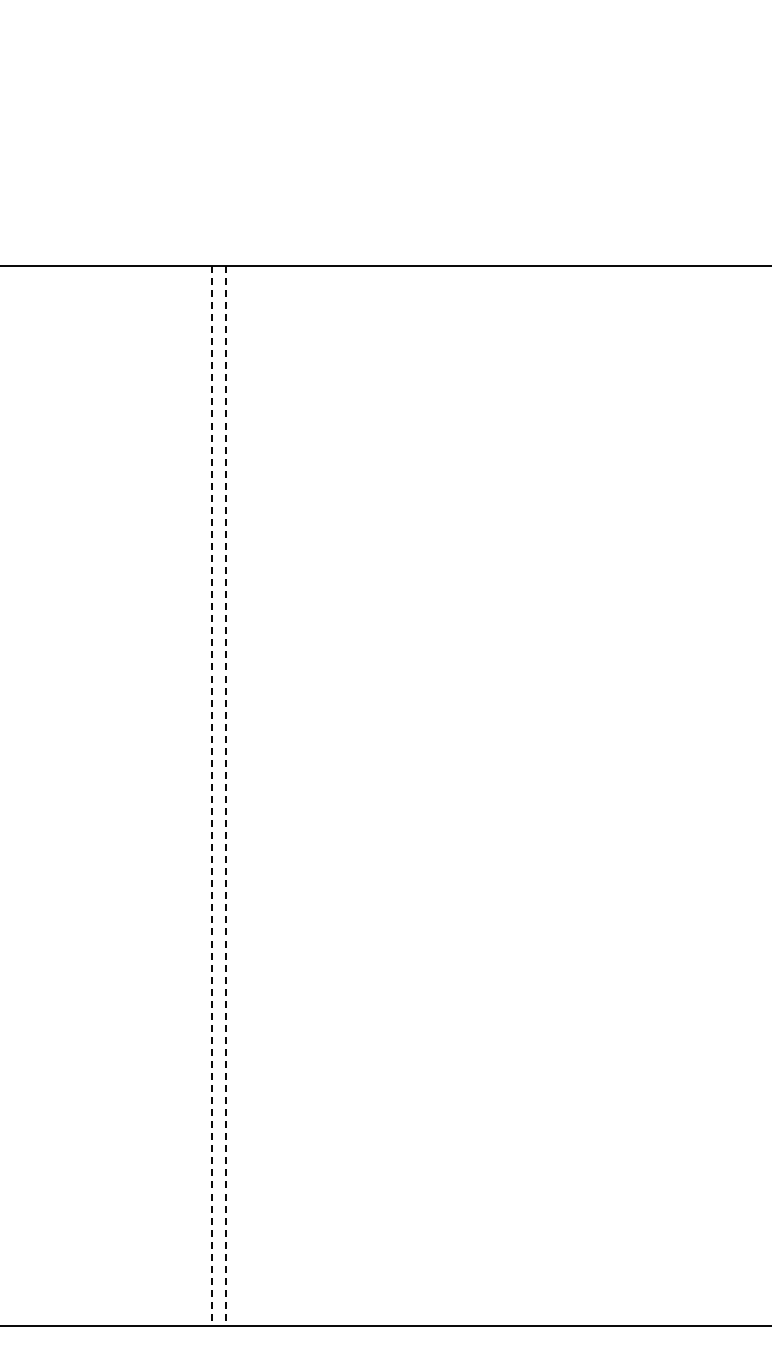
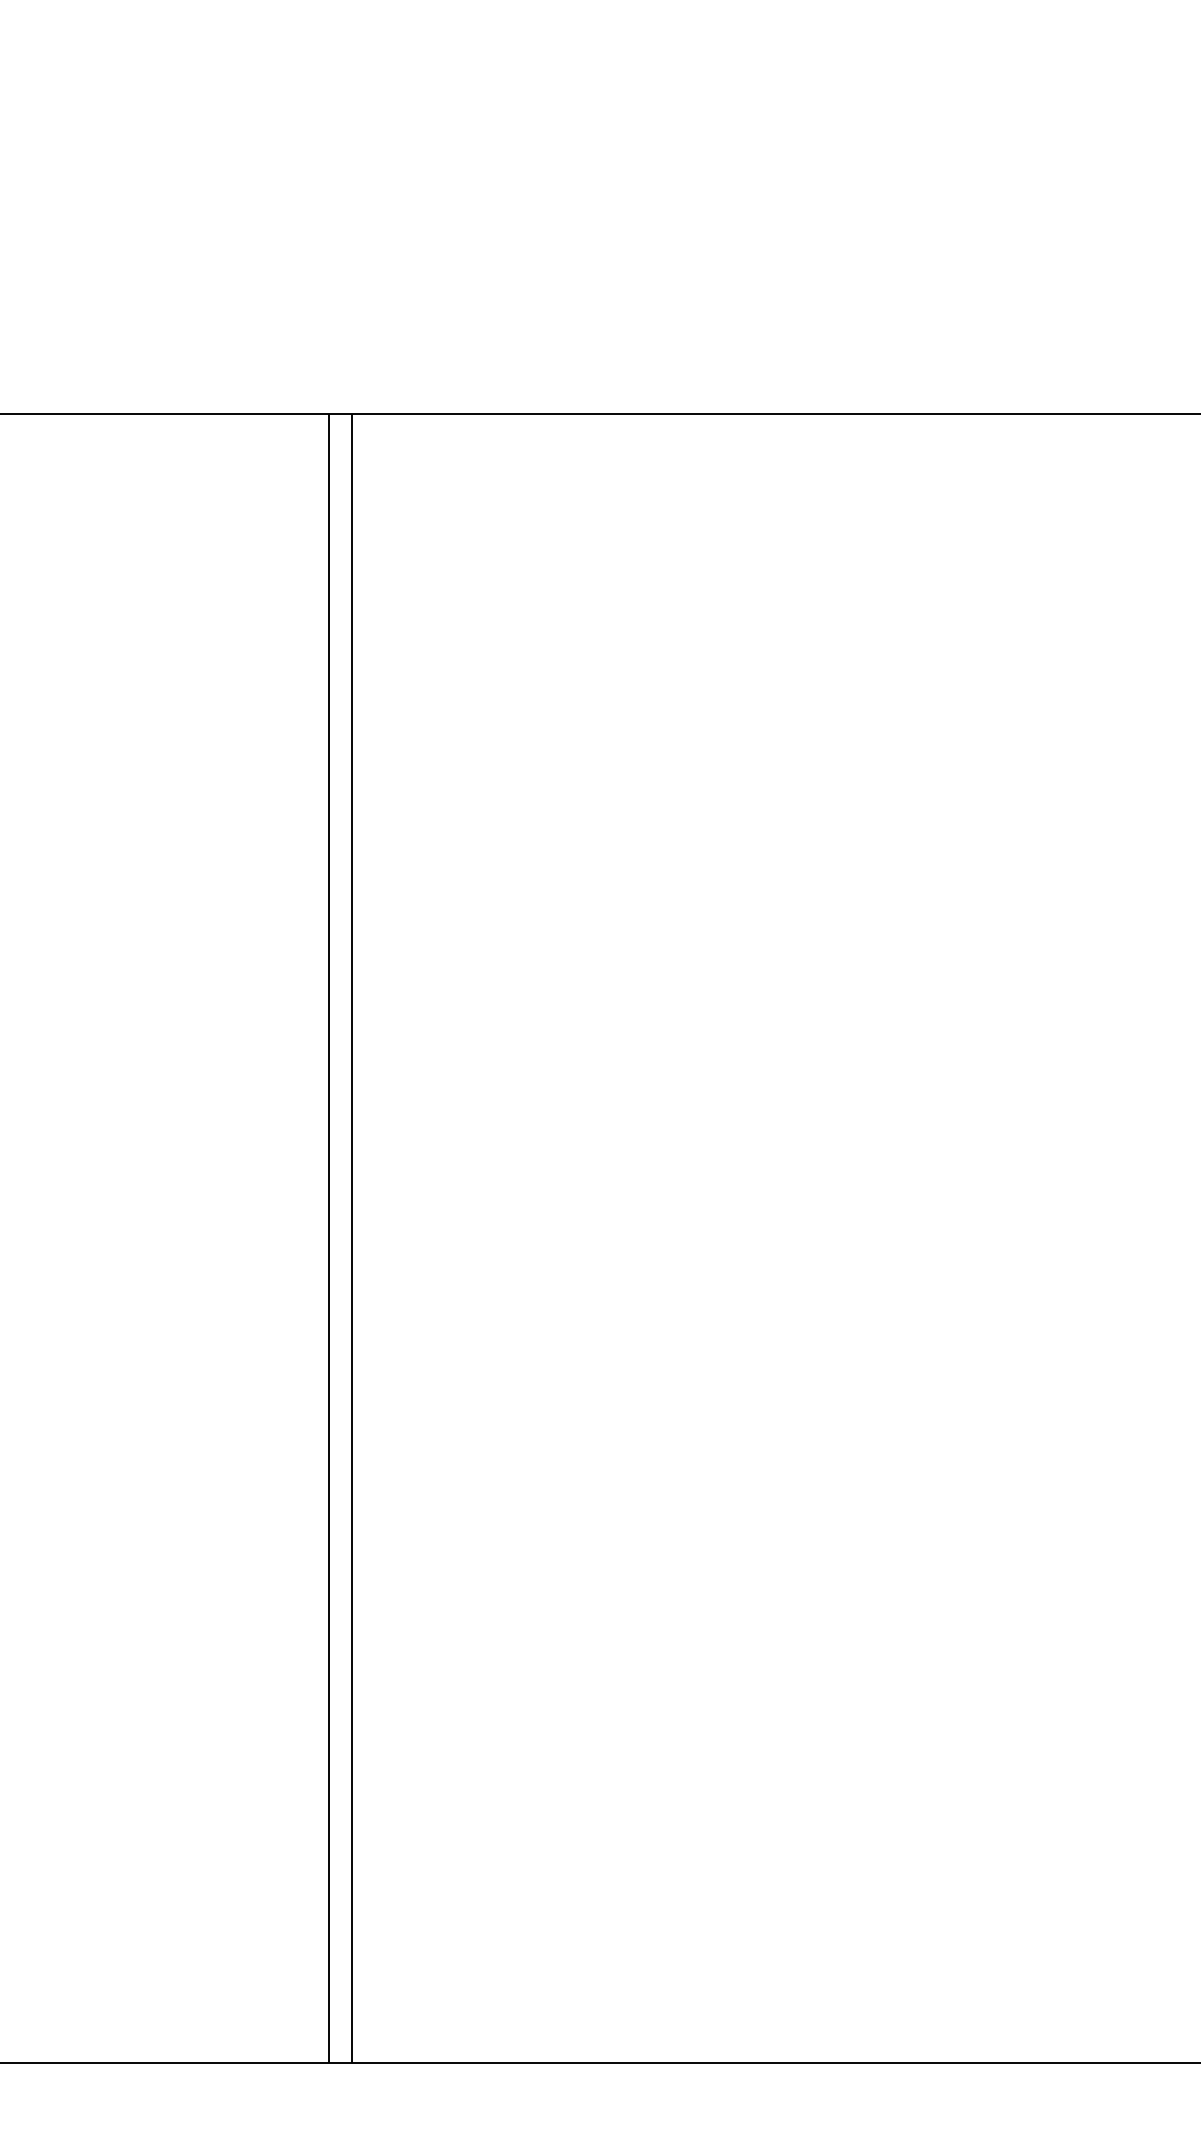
line: (211, 795) -> (328, 1237), dashed -> solid
line: (226, 795) -> (352, 1237), dashed -> solid

